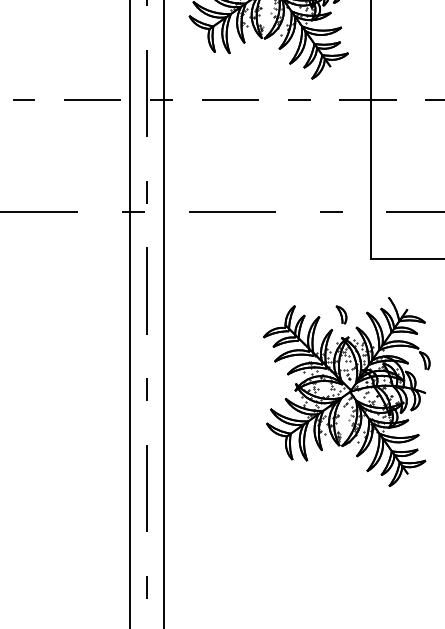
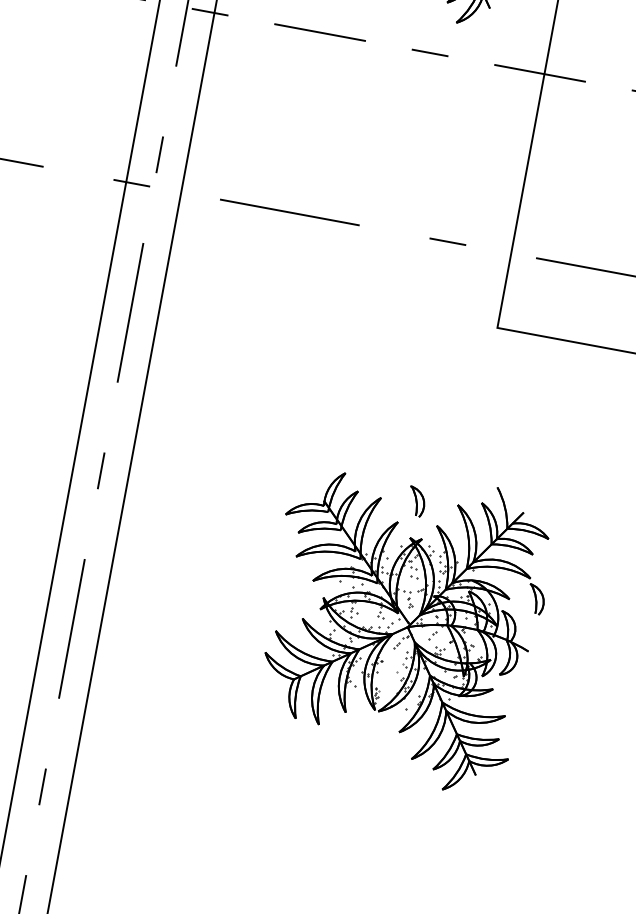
part: (346, 392) -> (401, 626), moved

